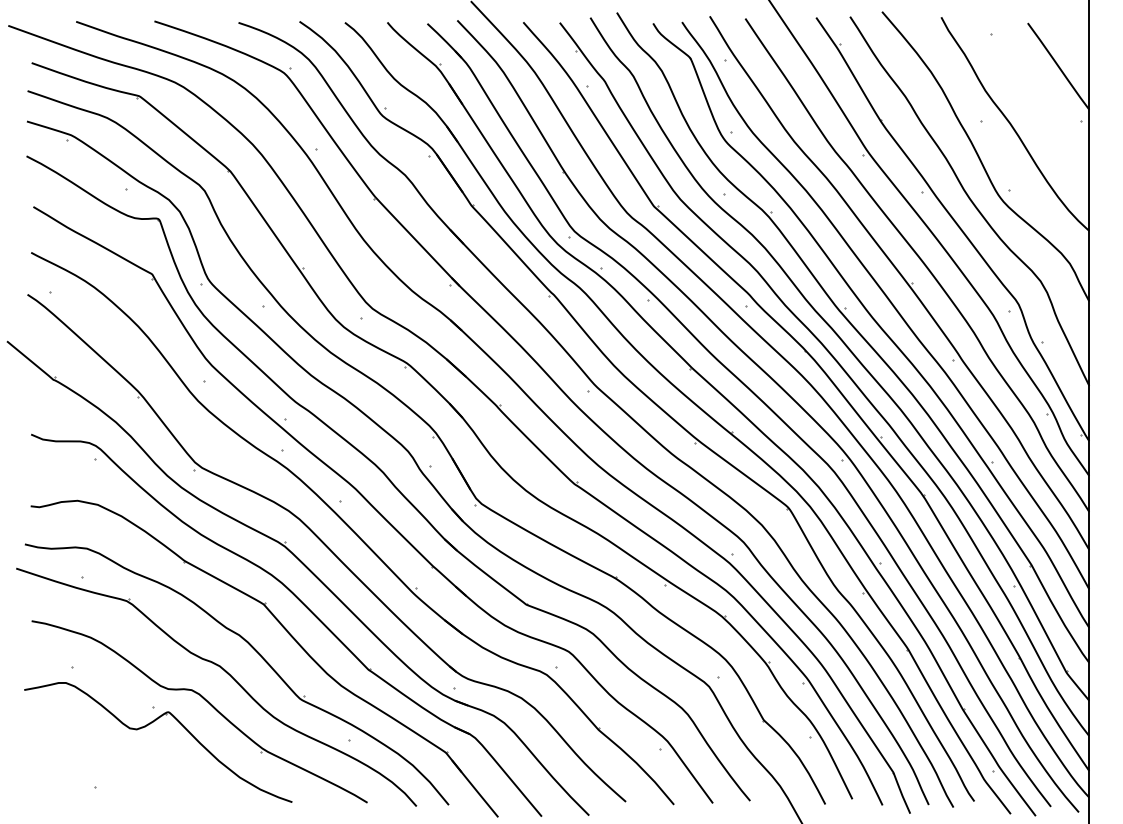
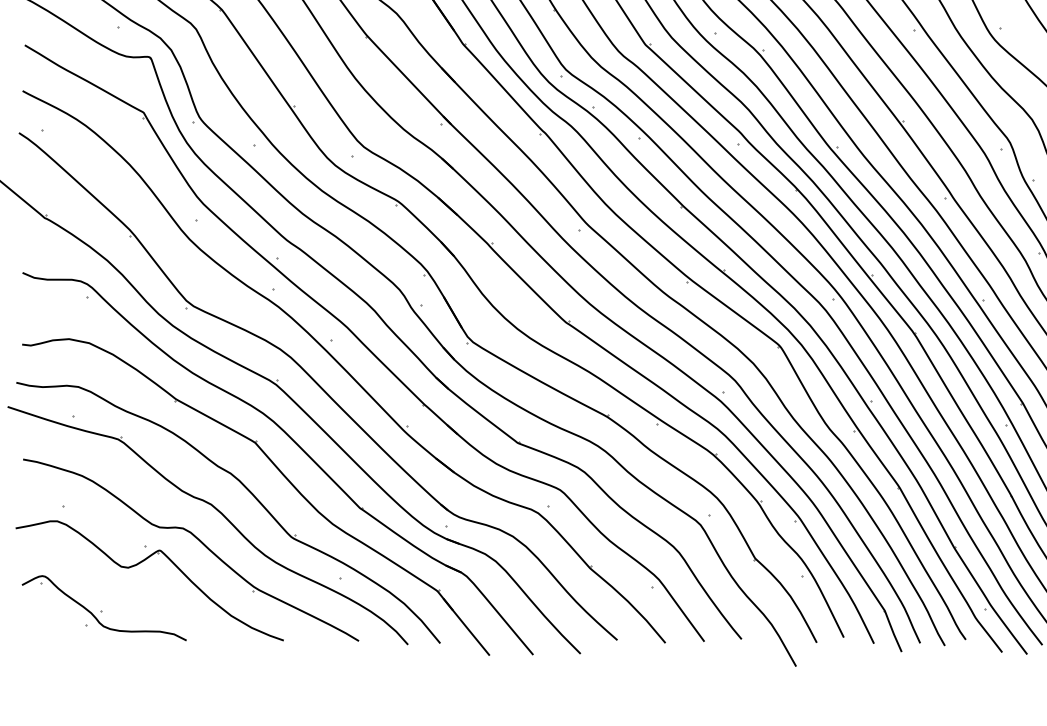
part: (112, 769) -> (103, 607), added

